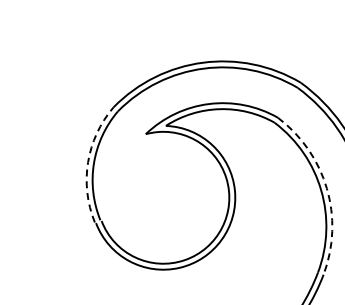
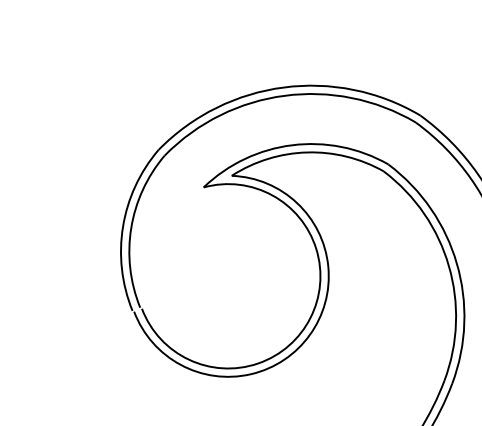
arc: (88, 162) -> (123, 226), dashed -> solid
arc: (326, 188) -> (456, 263), dashed -> solid

